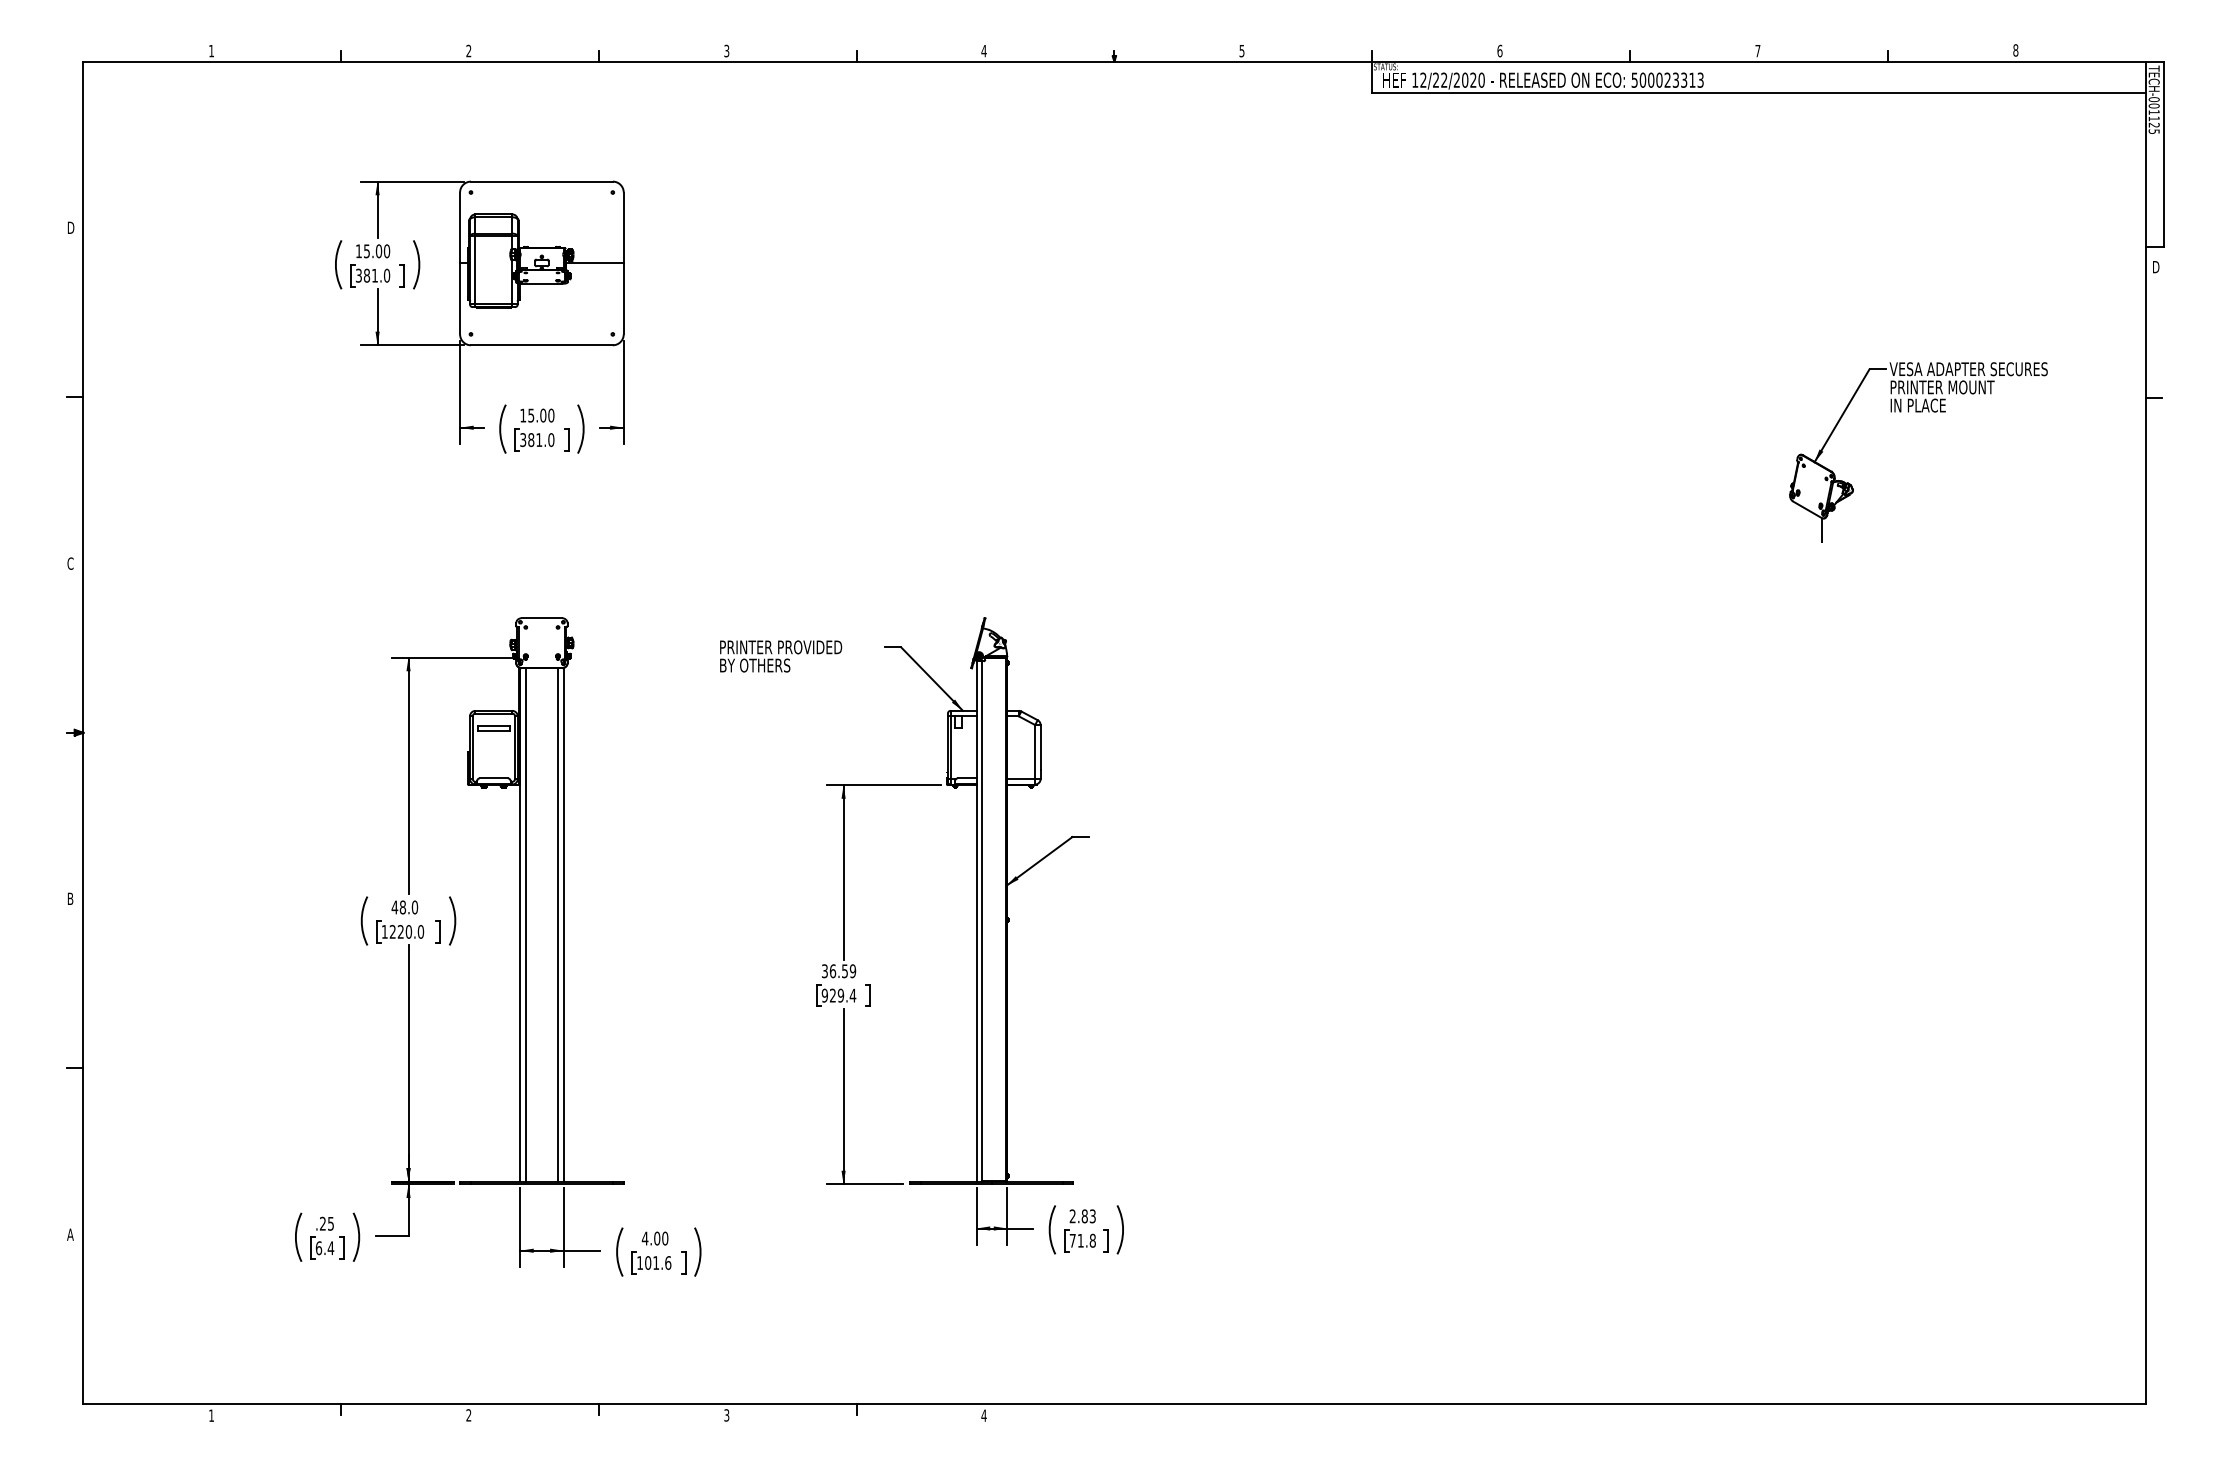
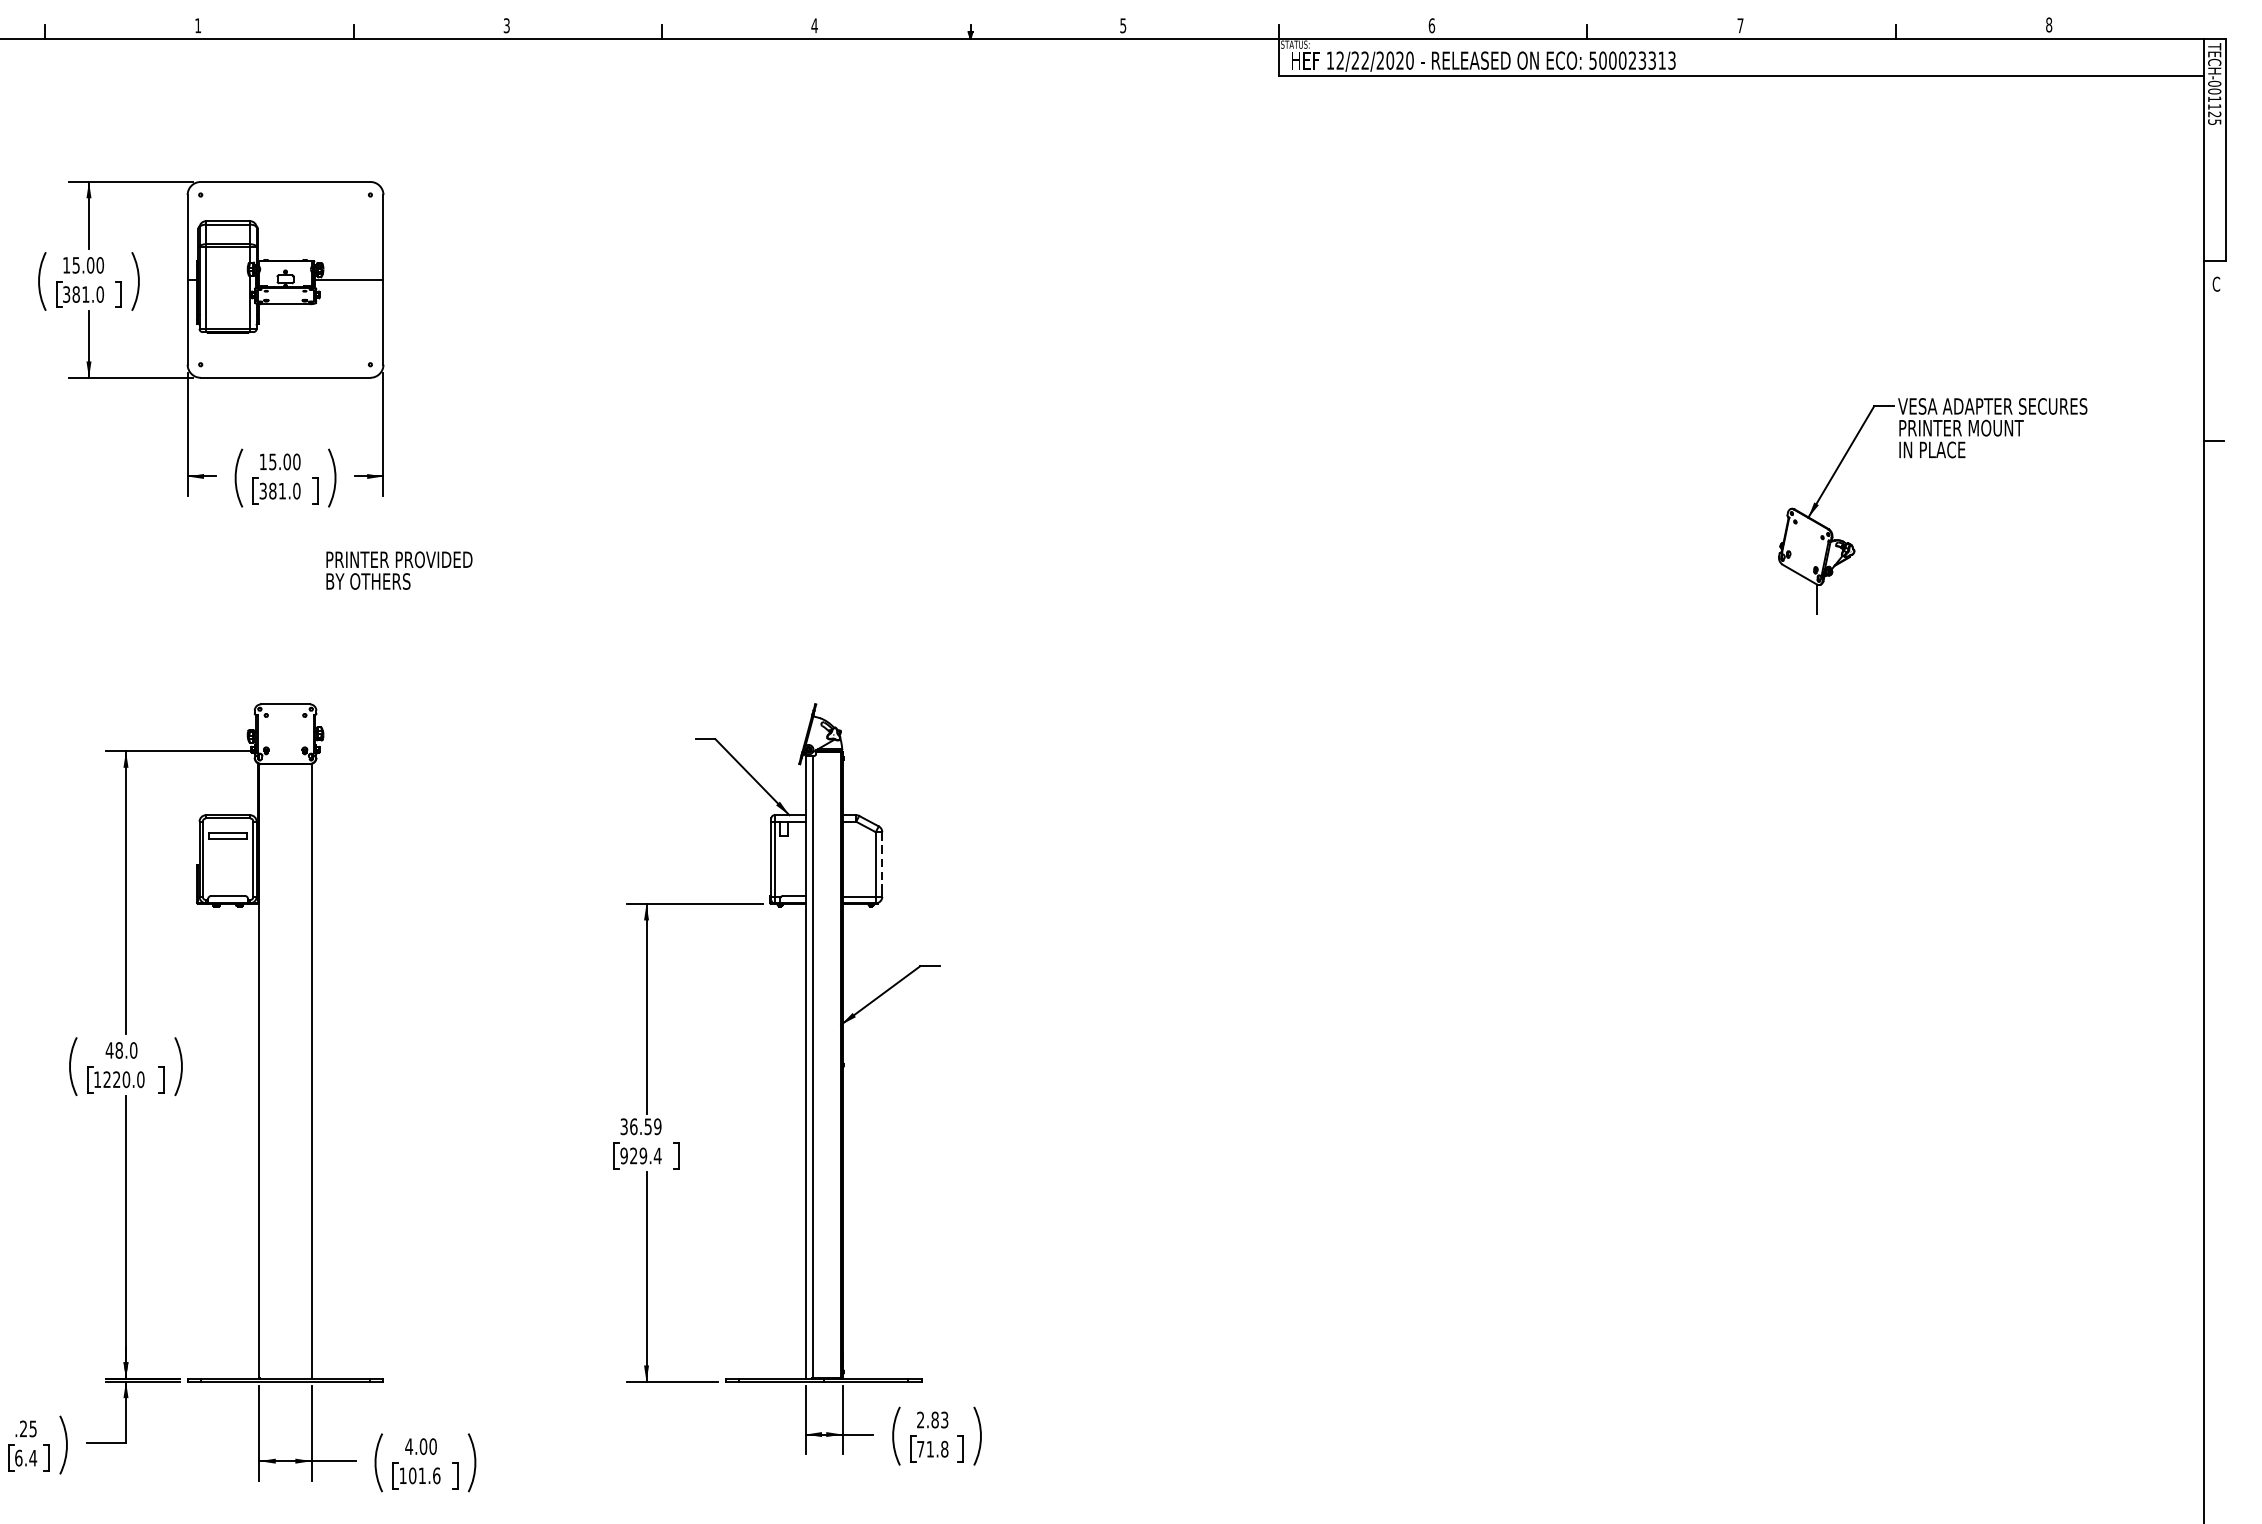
text: (468, 50) -> (197, 25), 2 -> 1
text: (2155, 266) -> (2216, 283), D -> C
text: (781, 656) -> (399, 570), moved
line: (1040, 747) -> (882, 859), solid -> dashed
line: (525, 924) -> (265, 1070), removed
line: (557, 924) -> (304, 1070), removed

